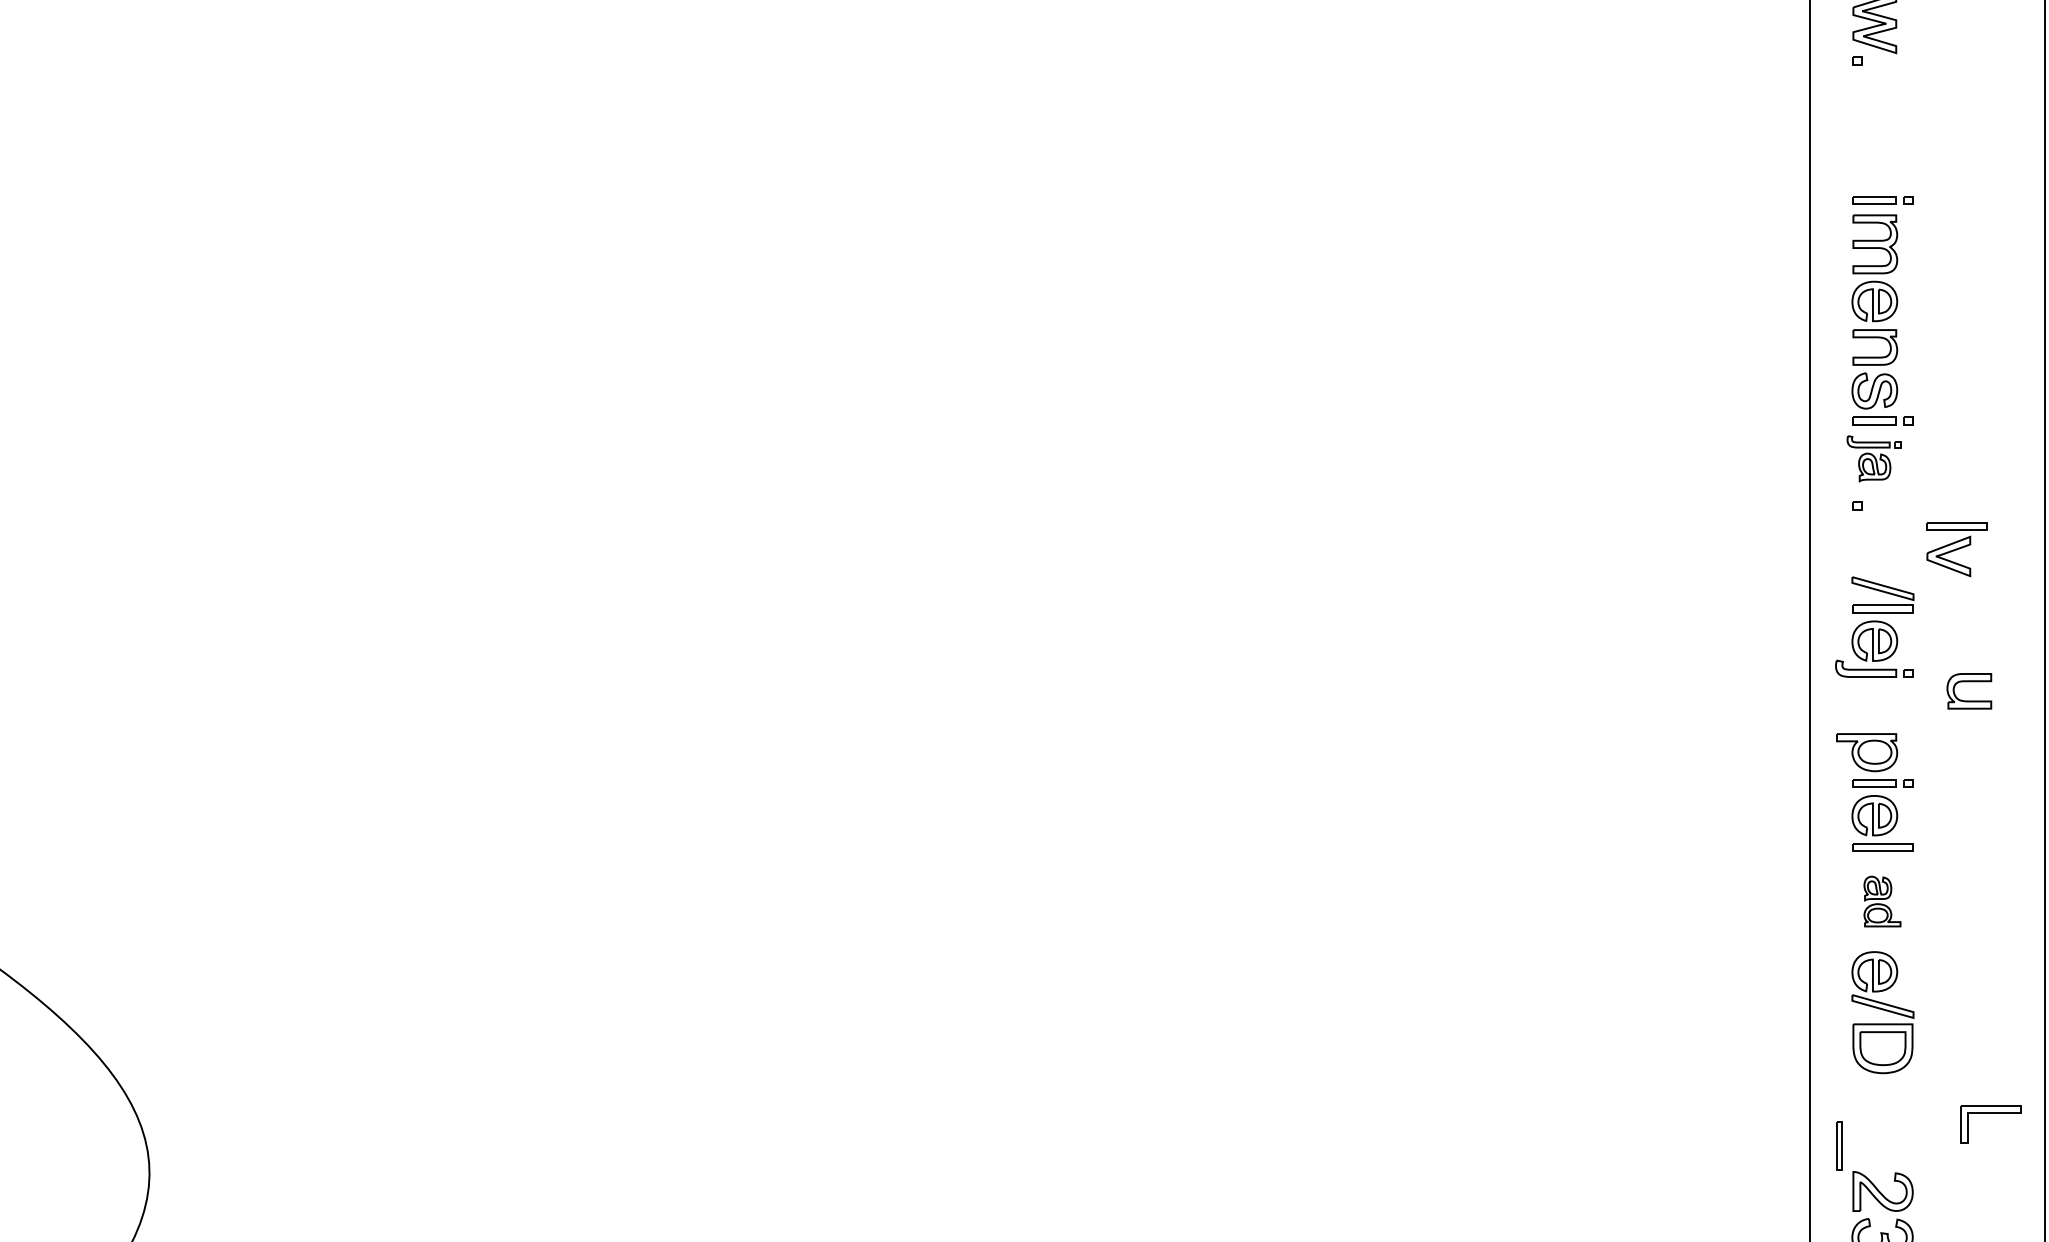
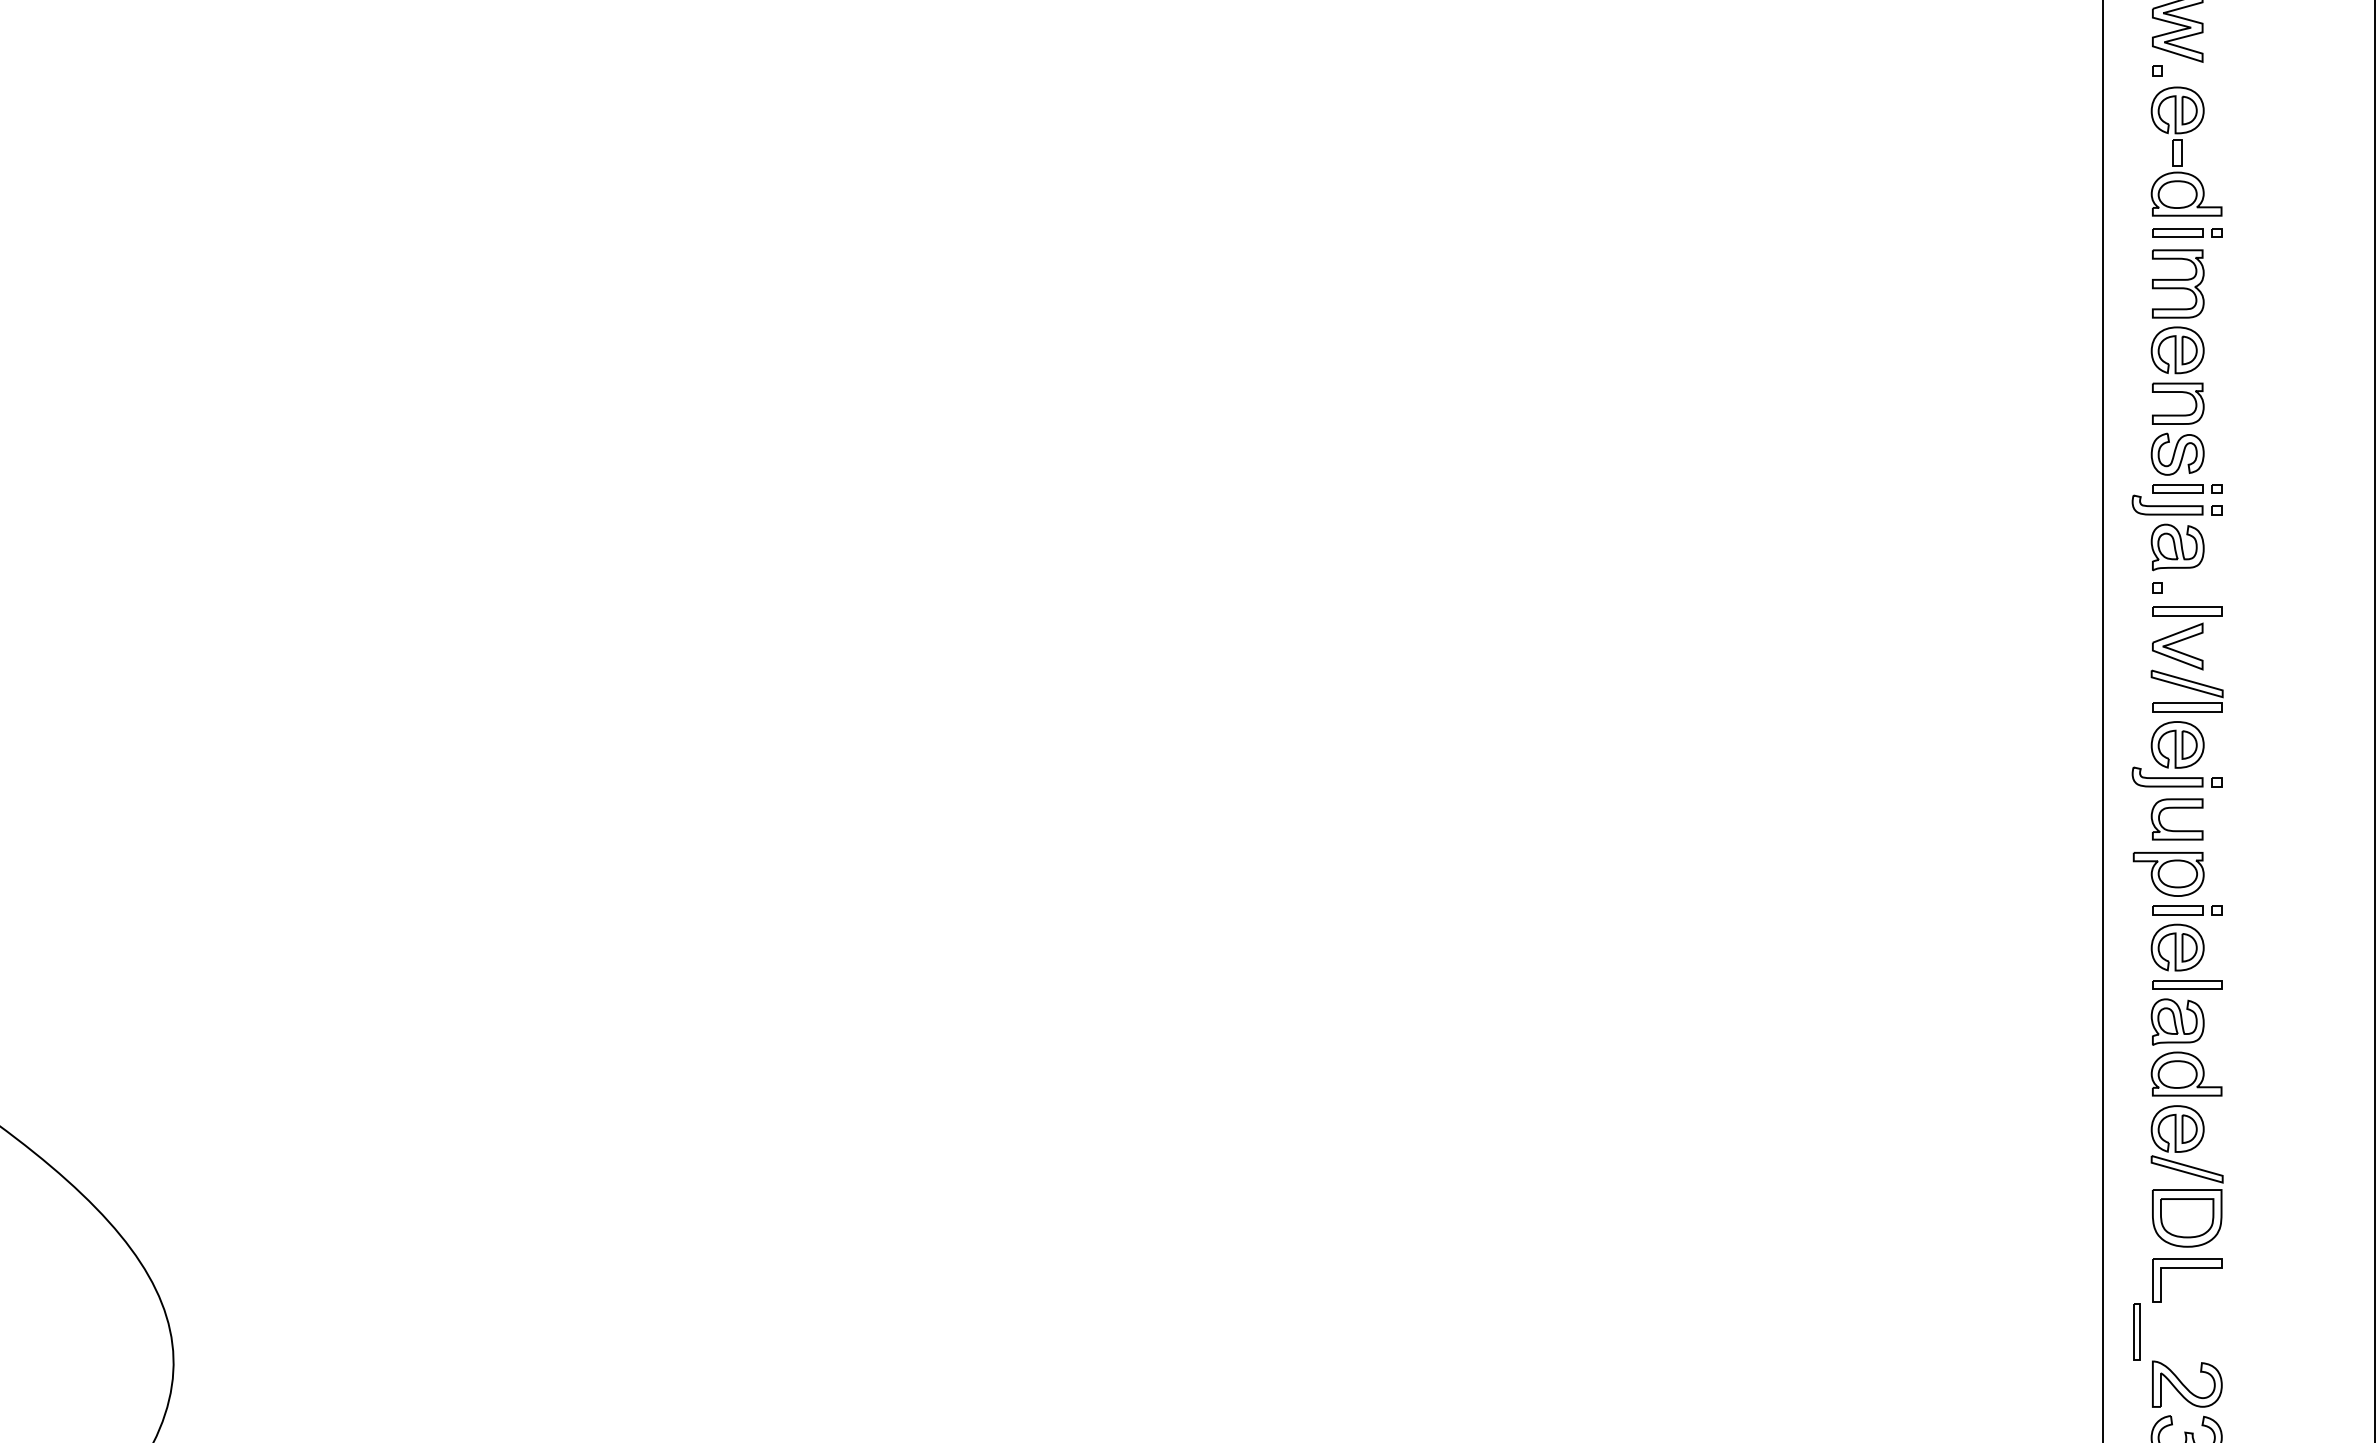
part: (1882, 130) -> (2186, 151), added
part: (1874, 458) -> (2177, 532), size x1.43
part: (1956, 549) -> (2186, 638), moved
part: (1969, 682) -> (2177, 809), moved
part: (1882, 901) -> (2186, 1047), size x1.67
part: (1990, 1113) -> (2186, 1268), moved

